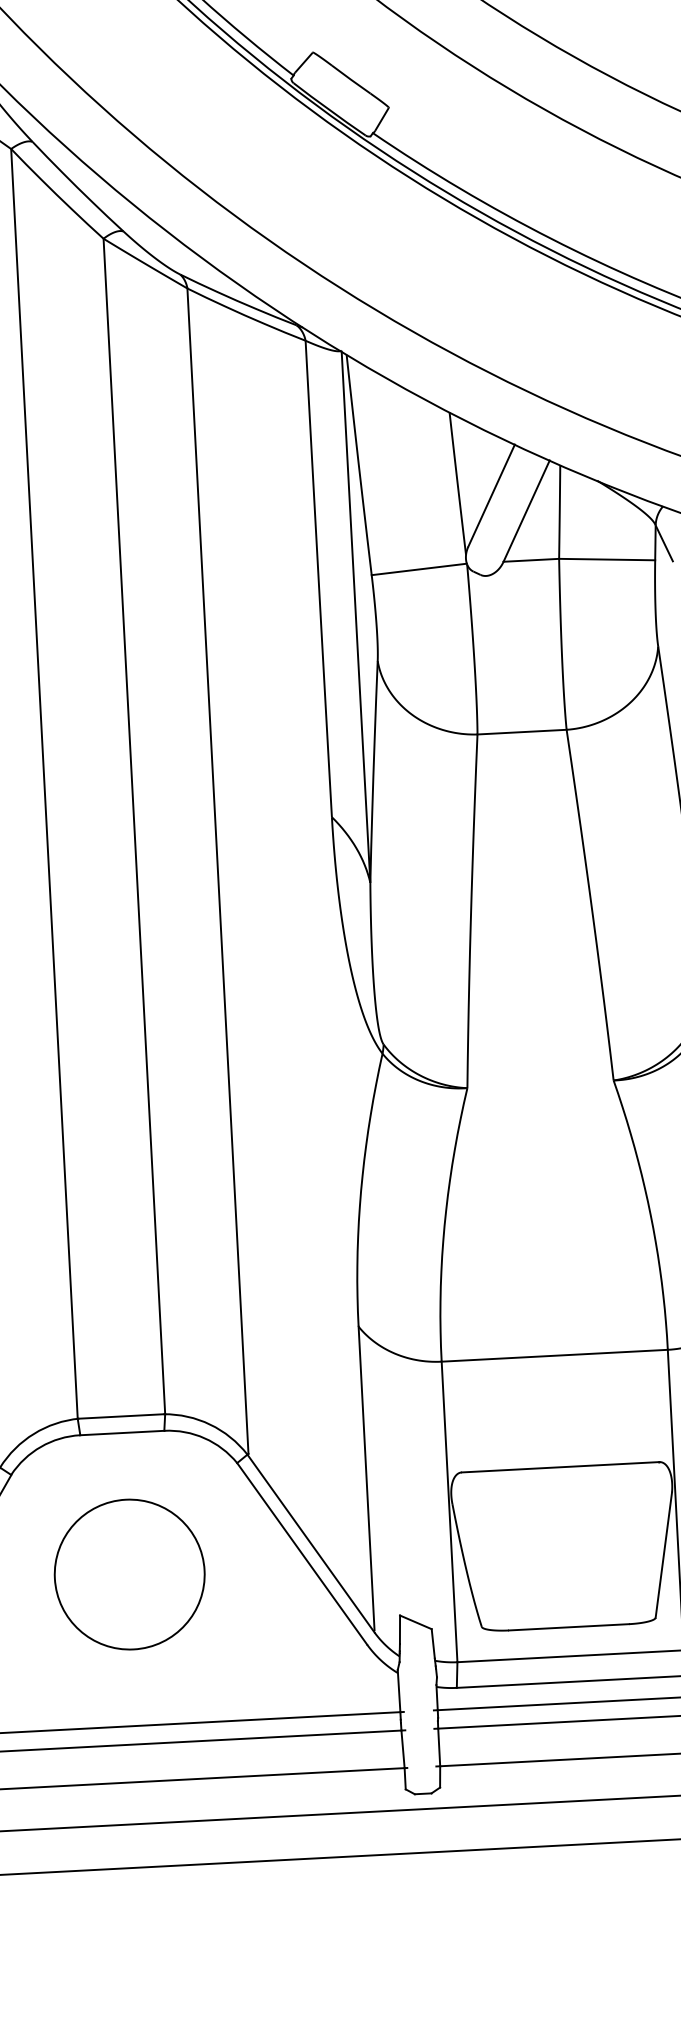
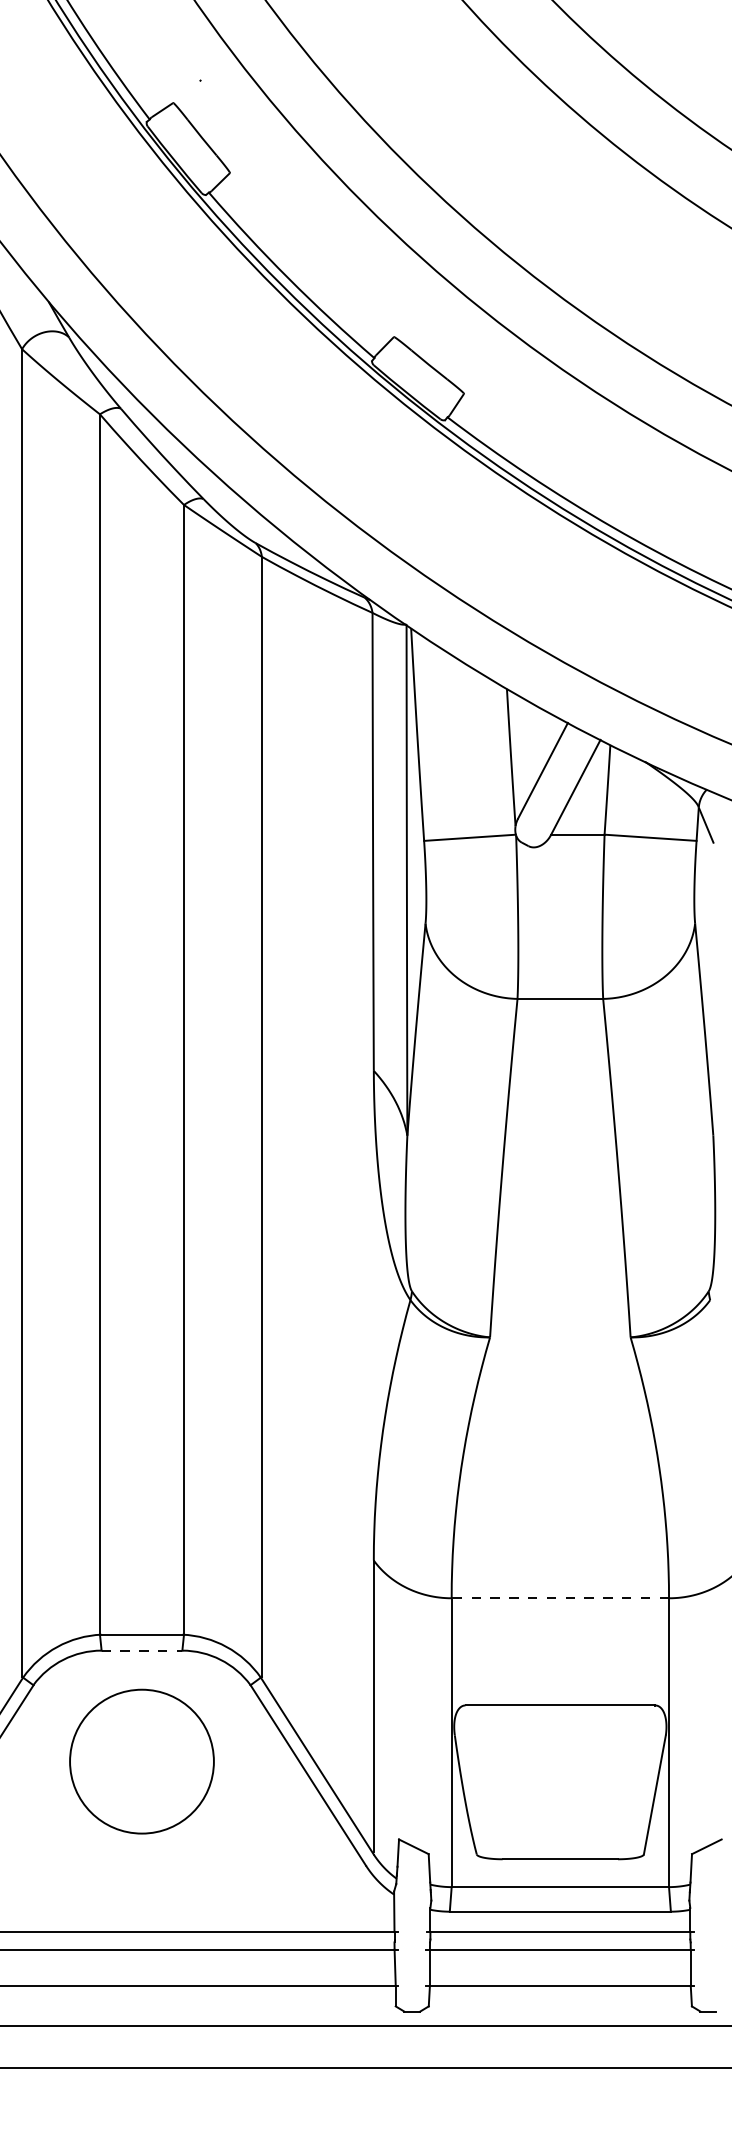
line: (554, 1355) -> (560, 1598), solid -> dashed
line: (122, 1432) -> (142, 1650), solid -> dashed
circle: (129, 1574) -> (141, 1761), moved

